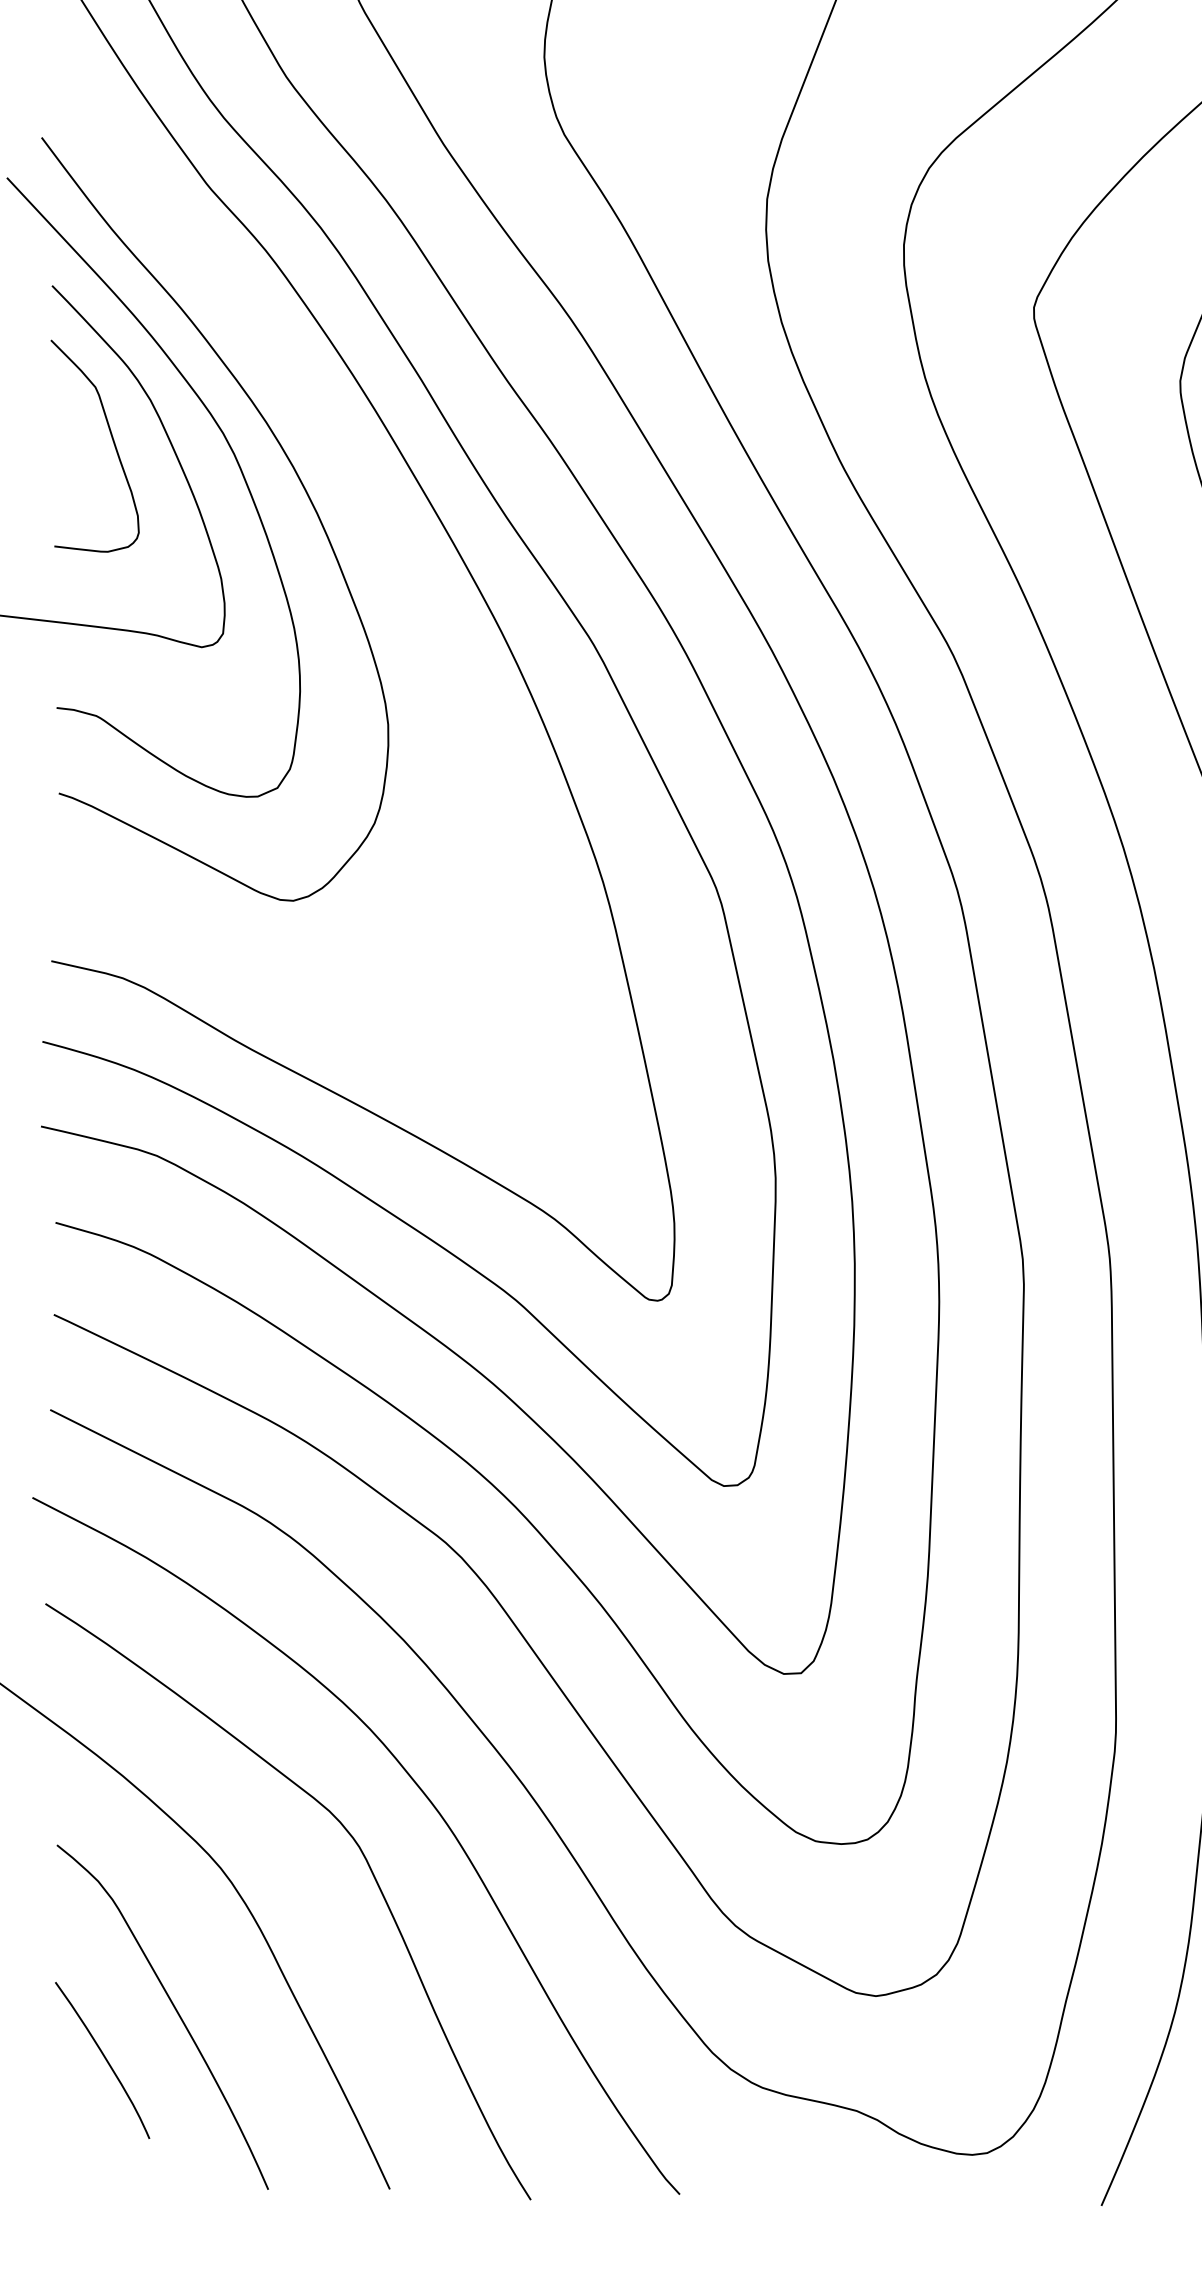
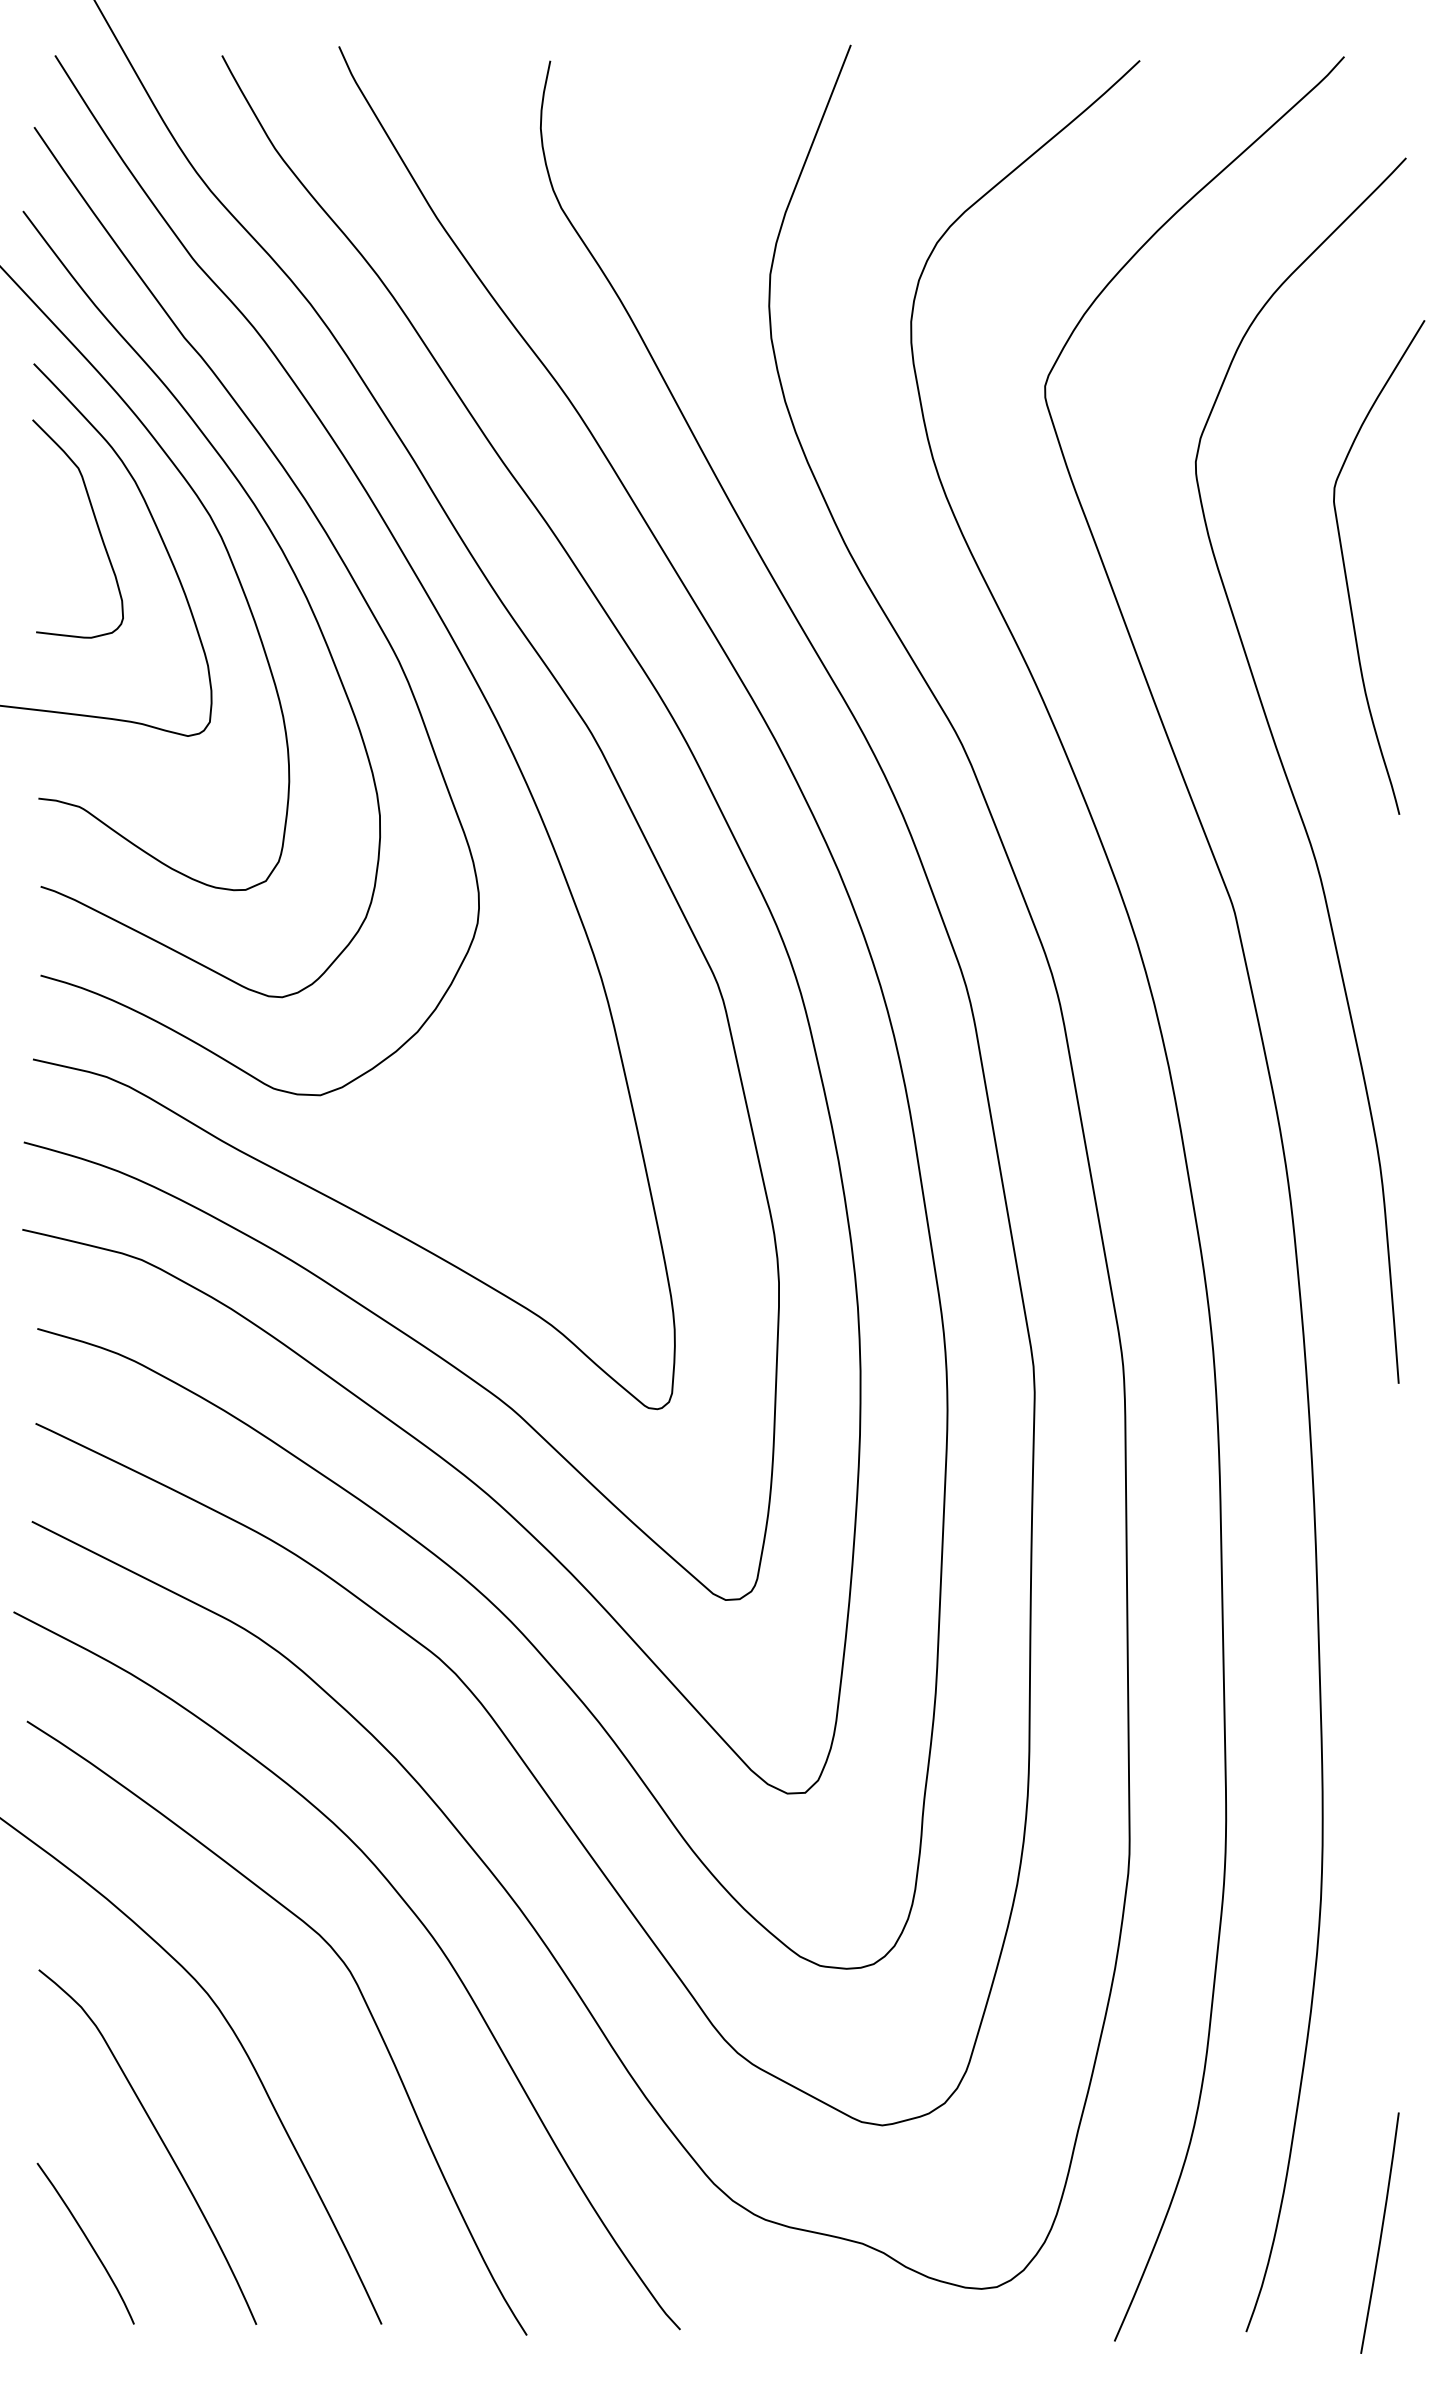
curve: (350, 477) -> (341, 561), added
curve: (104, 2058) -> (87, 2241), moved

